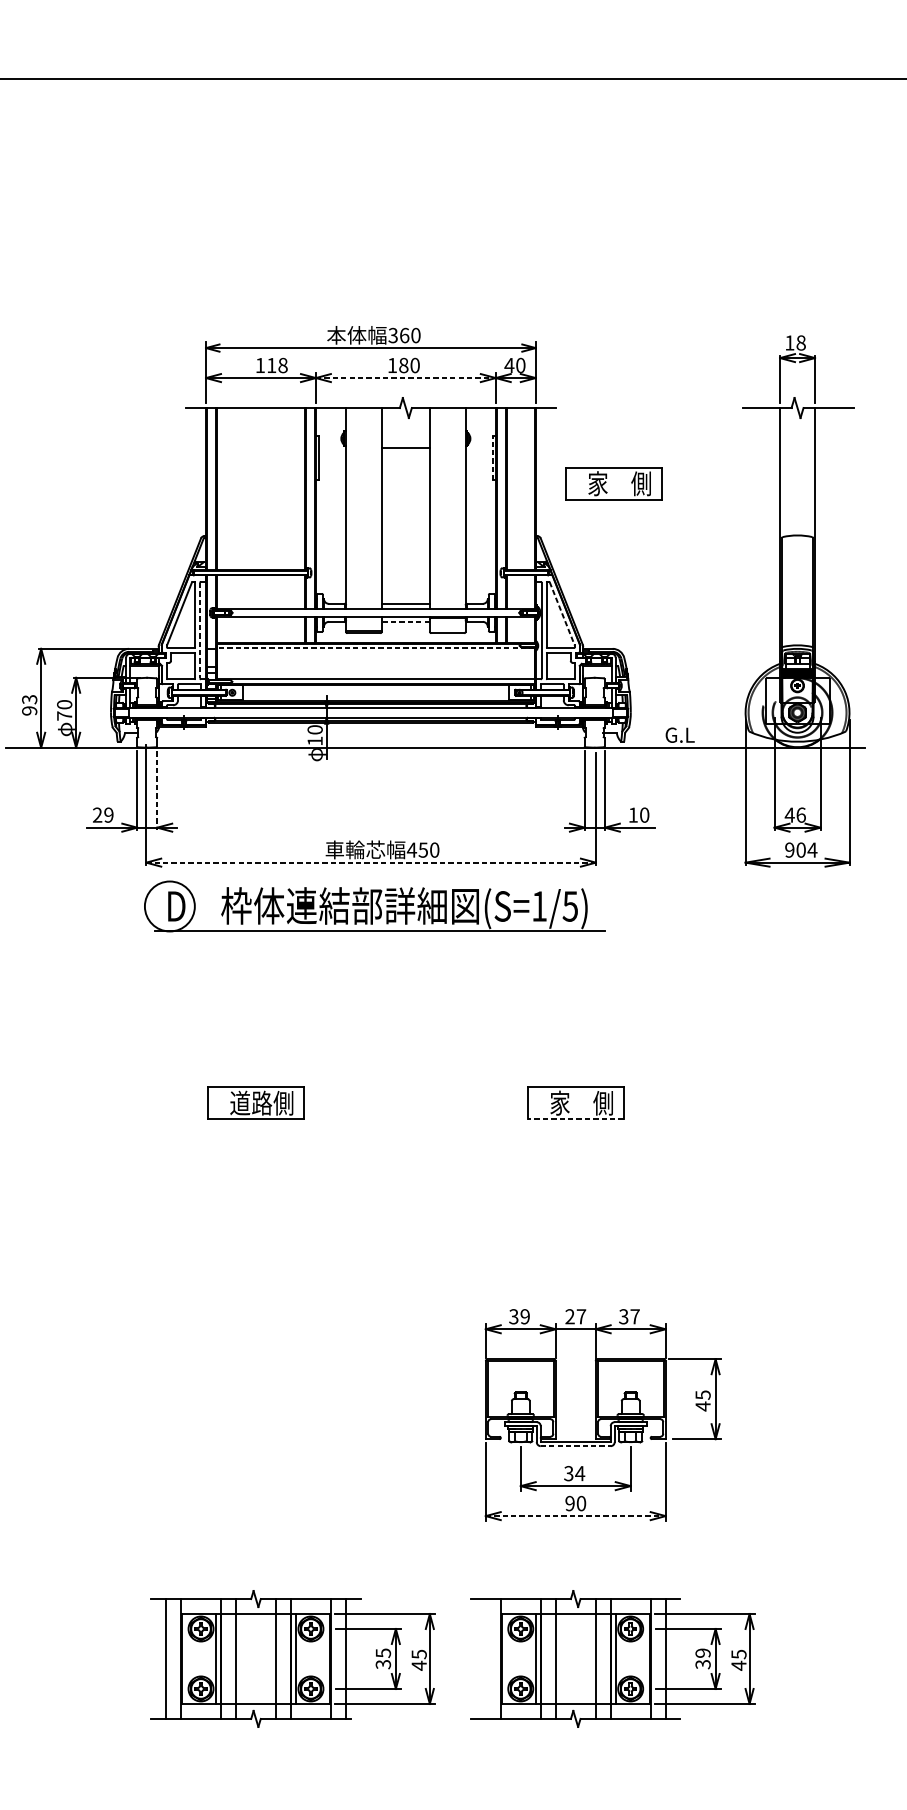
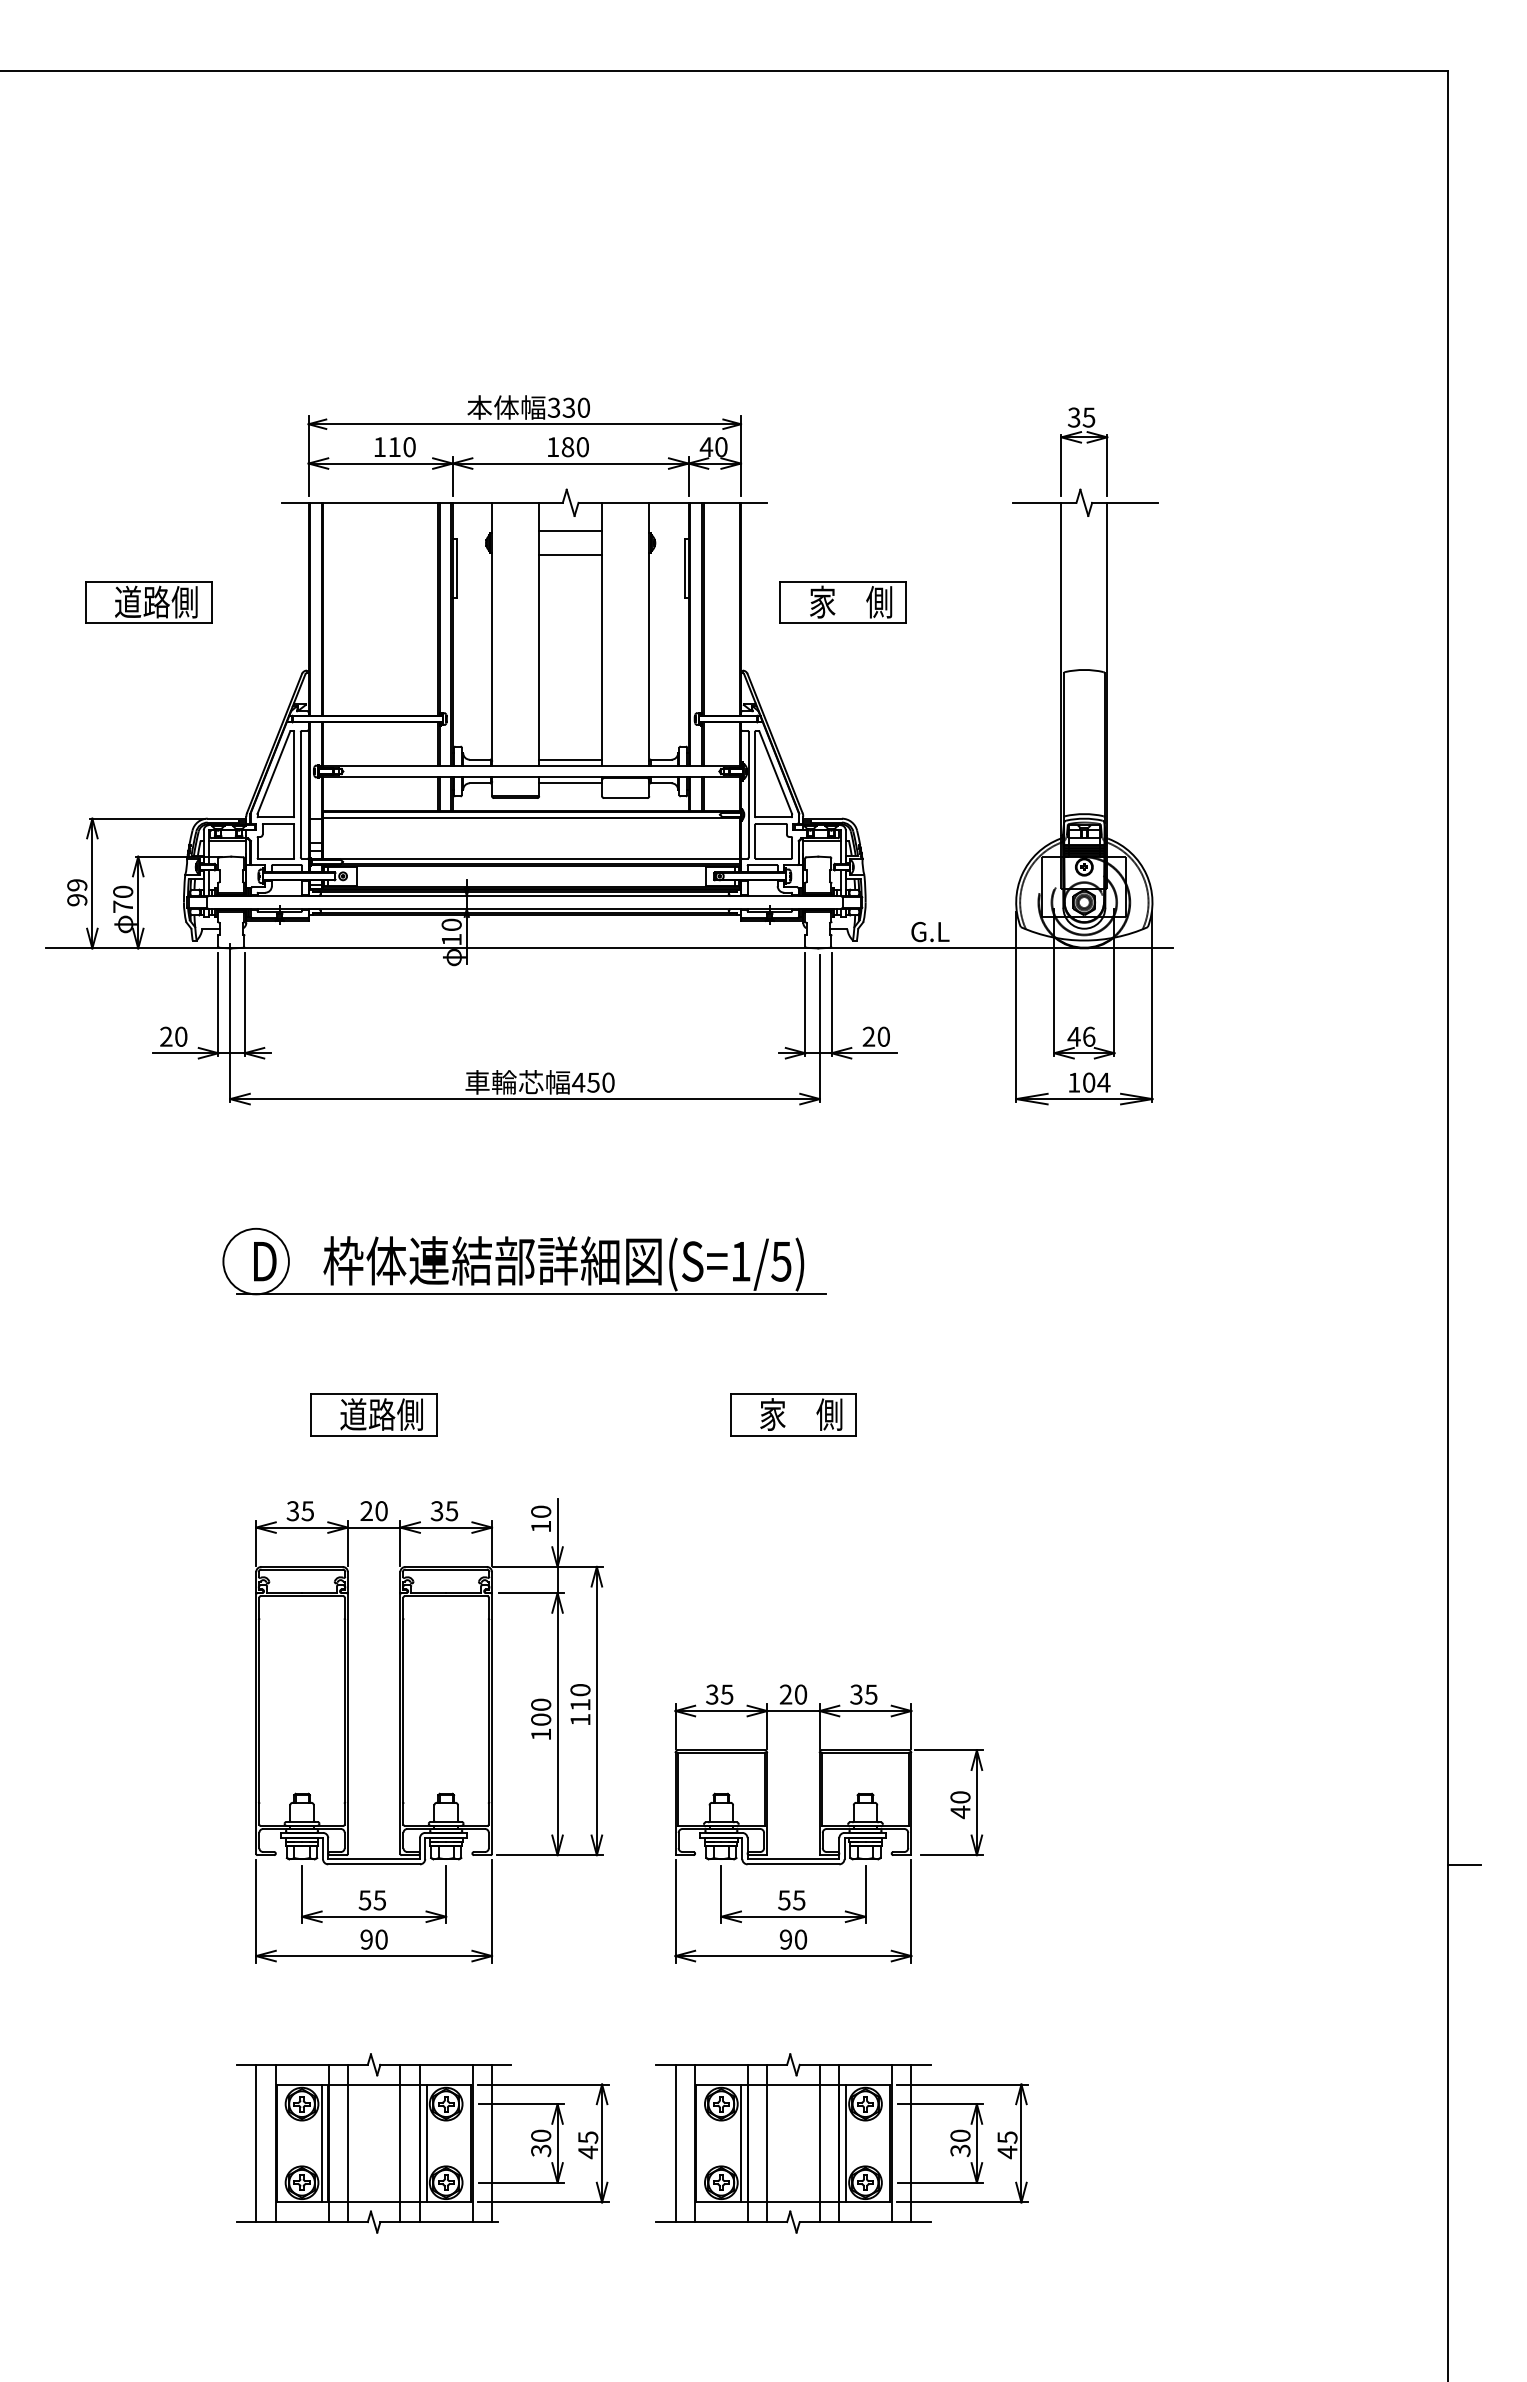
text: (404, 335) -> (568, 407), 360 -> 330
text: (795, 342) -> (1081, 417), 18 -> 35
text: (282, 365) -> (409, 446), 118 -> 110
line: (405, 378) -> (570, 463), dashed -> solid
line: (405, 429) -> (570, 531), added
line: (492, 457) -> (684, 567), dashed -> solid
part: (83, 484) -> (148, 602), added
line: (562, 614) -> (775, 773), dashed -> solid
line: (405, 622) -> (570, 783), dashed -> solid
line: (199, 630) -> (300, 794), dashed -> solid
line: (376, 647) -> (531, 817), dashed -> solid
text: (29, 699) -> (77, 885), 93 -> 99
line: (157, 790) -> (244, 1004), dashed -> solid
text: (109, 814) -> (181, 1036), 29 -> 20
text: (632, 814) -> (868, 1036), 10 -> 20
text: (790, 850) -> (1074, 1082), 904 -> 104
line: (371, 862) -> (525, 1099), dashed -> solid
part: (374, 906) -> (524, 1261), moved
line: (575, 1119) -> (793, 1435), dashed -> solid
text: (524, 1316) -> (726, 1694), 39 -> 35
text: (581, 1316) -> (800, 1694), 27 -> 20
text: (635, 1316) -> (871, 1694), 37 -> 35
part: (298, 1344) -> (429, 1730), added
text: (703, 1395) -> (960, 1797), 45 -> 40
line: (575, 1446) -> (793, 1864), dashed -> solid
text: (574, 1473) -> (791, 1900), 34 -> 55
line: (575, 1516) -> (793, 1956), dashed -> solid
text: (383, 1652) -> (541, 2135), 35 -> 30
text: (703, 1652) -> (960, 2135), 39 -> 30
line: (485, 1659) -> (675, 2143), added

